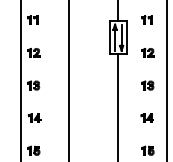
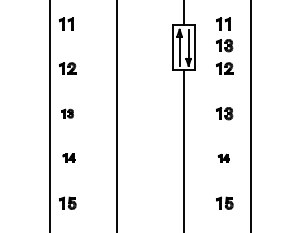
part: (147, 36) -> (224, 45), added
part: (33, 85) -> (67, 113), size x0.7
part: (34, 117) -> (68, 157), size x0.7
part: (147, 117) -> (223, 157), size x0.6

